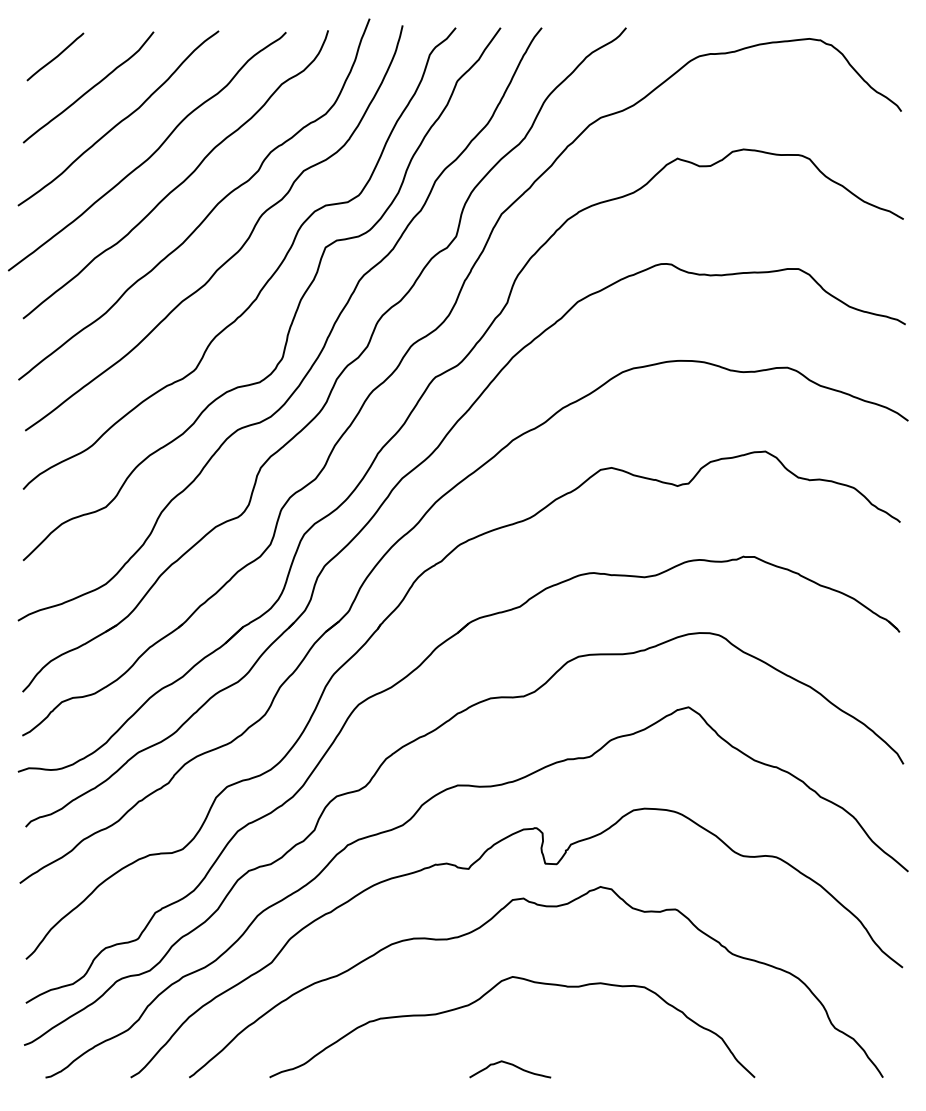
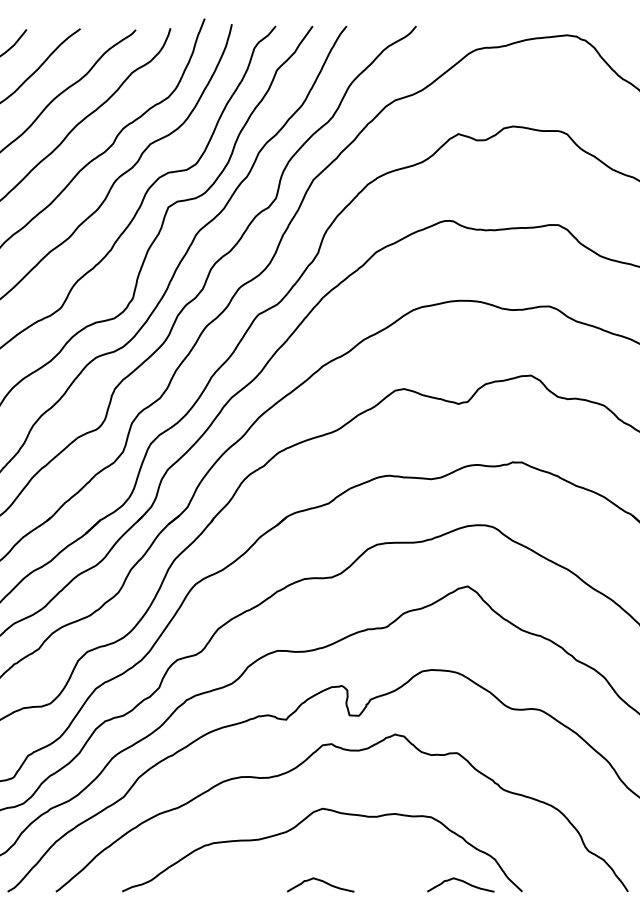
curve: (681, 1065) -> (461, 881), added

